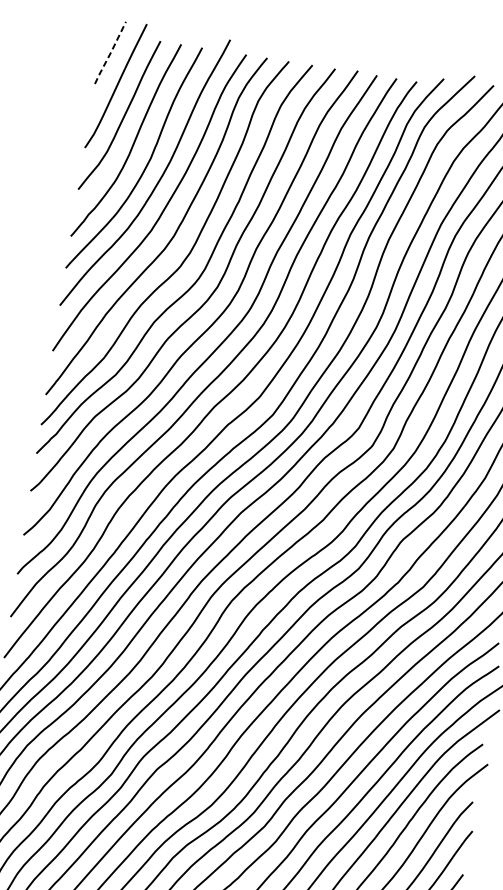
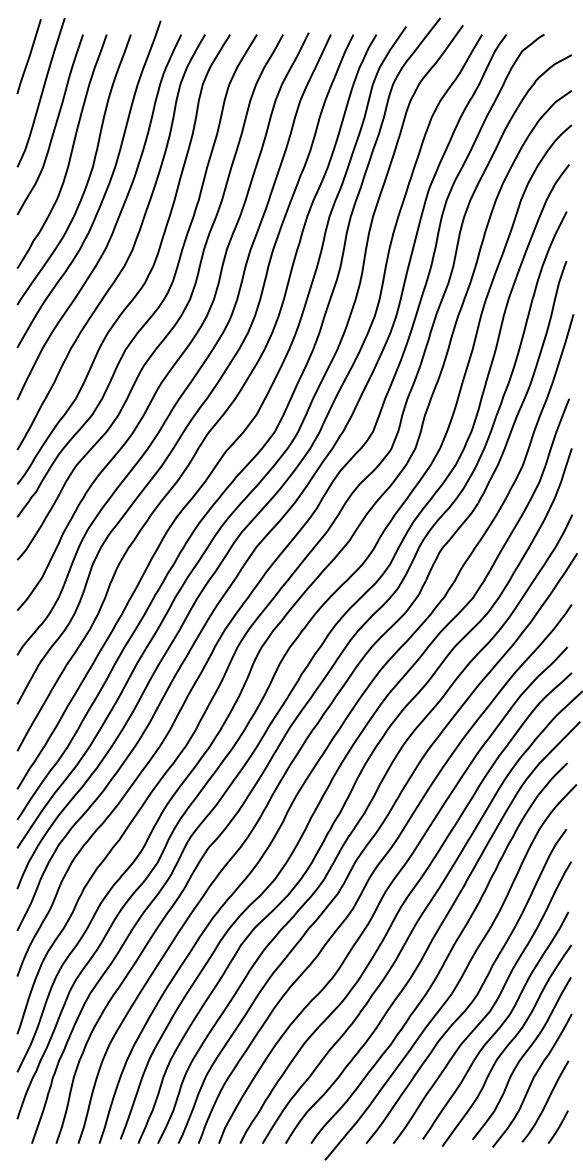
line: (110, 53) -> (29, 57), dashed -> solid

